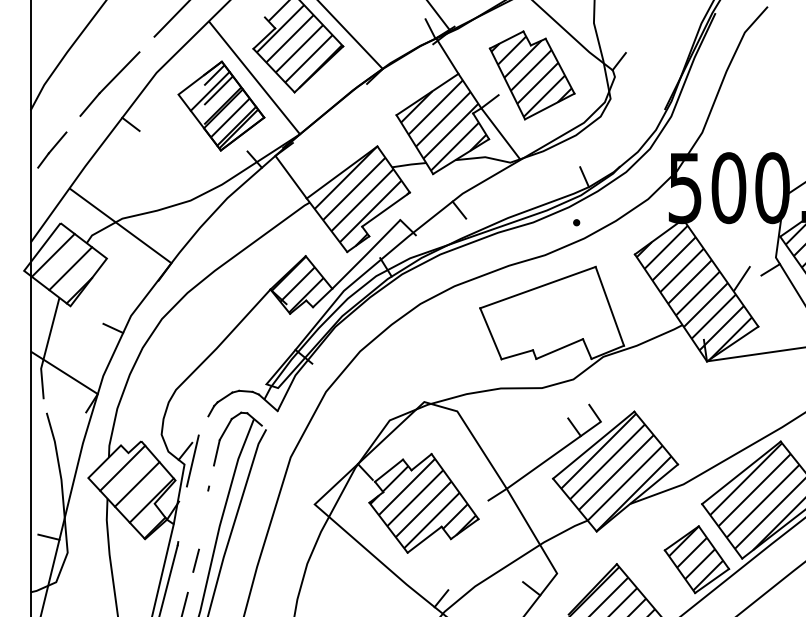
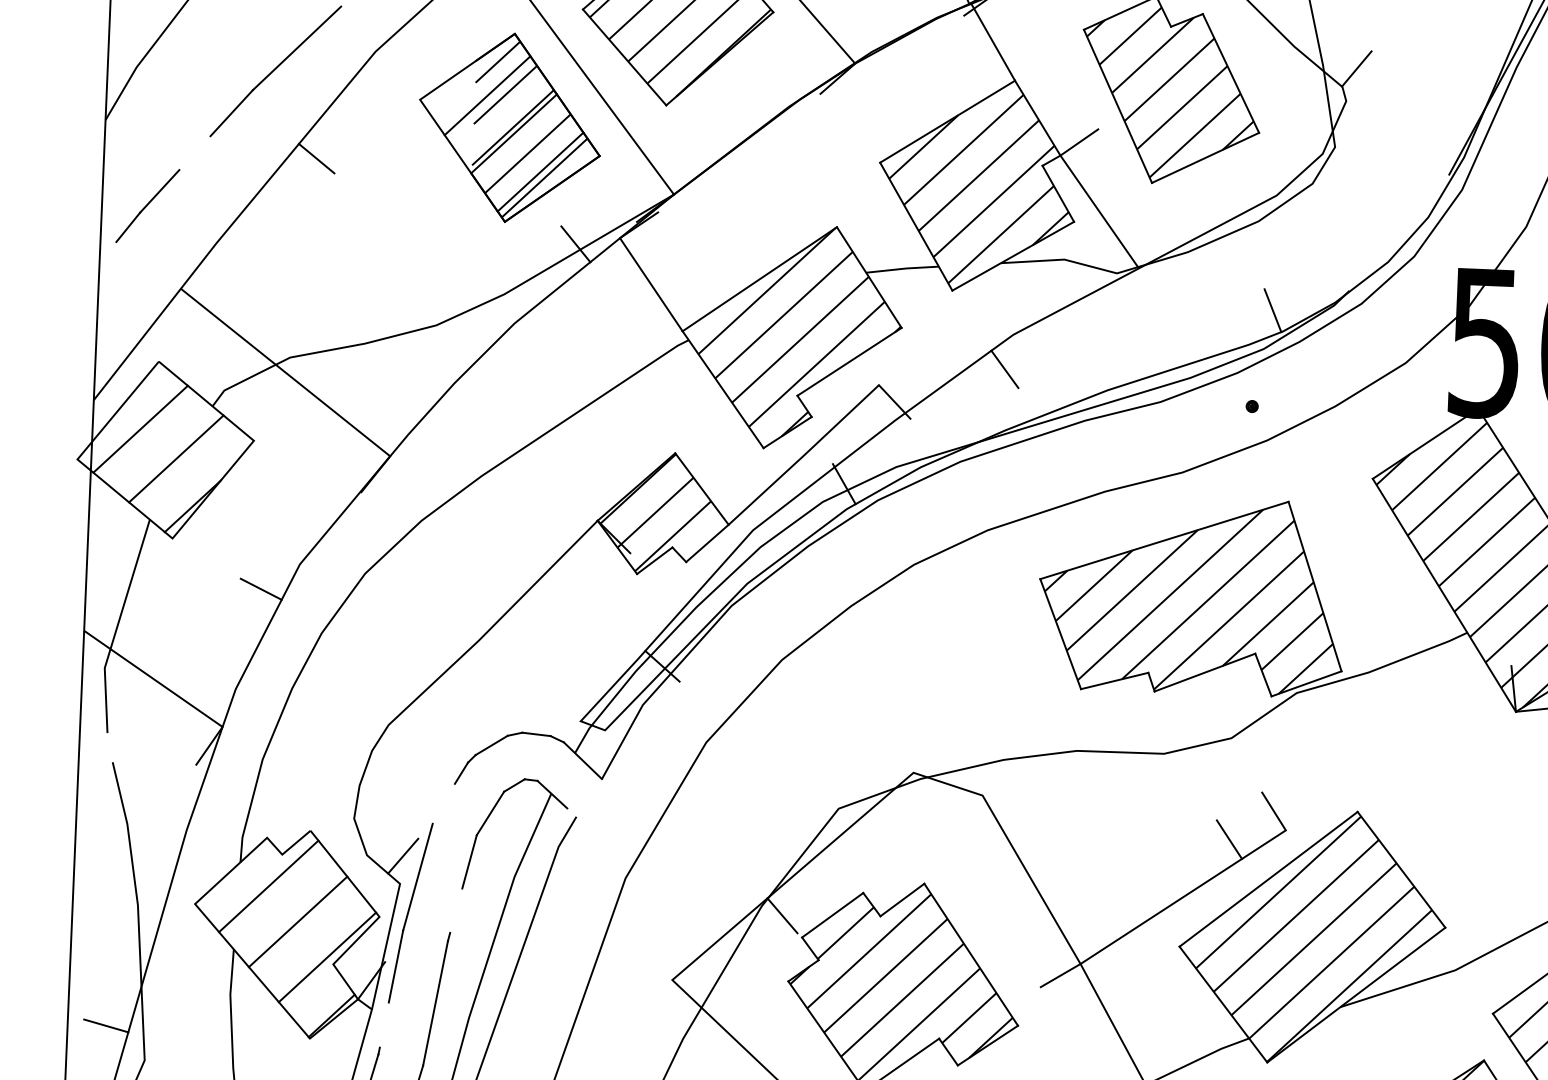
hatch: (550, 314) -> (1188, 598), added
line: (183, 503) -> (394, 966), added
line: (203, 519) -> (435, 1002), added

